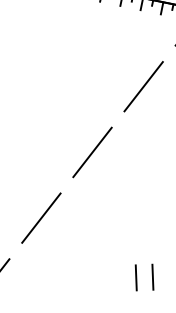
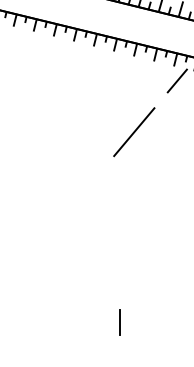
line: (92, 152) -> (80, 195), removed
line: (40, 218) -> (26, 259), removed
line: (153, 276) -> (136, 322), removed

